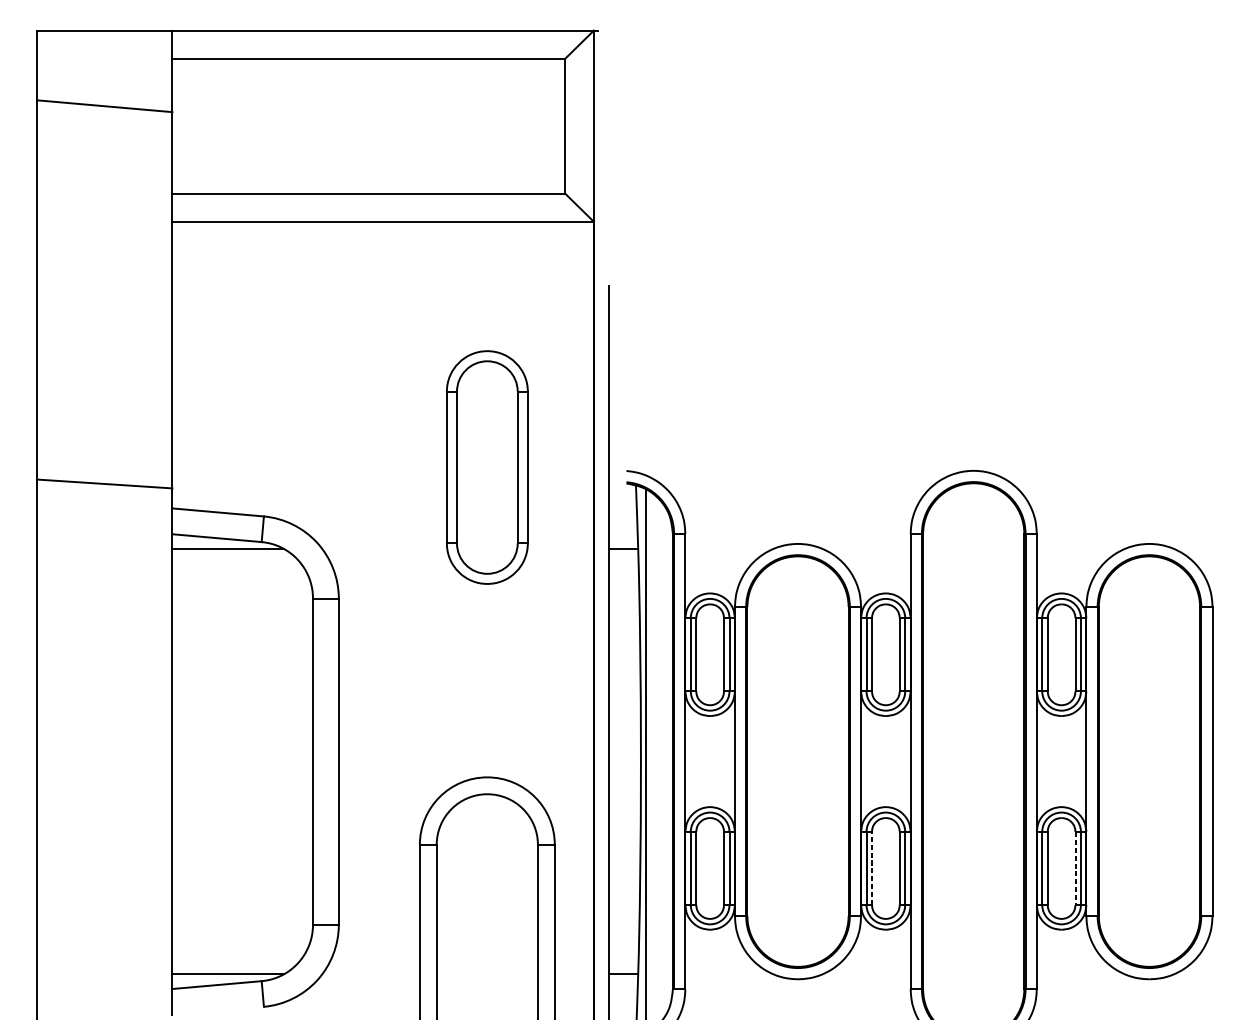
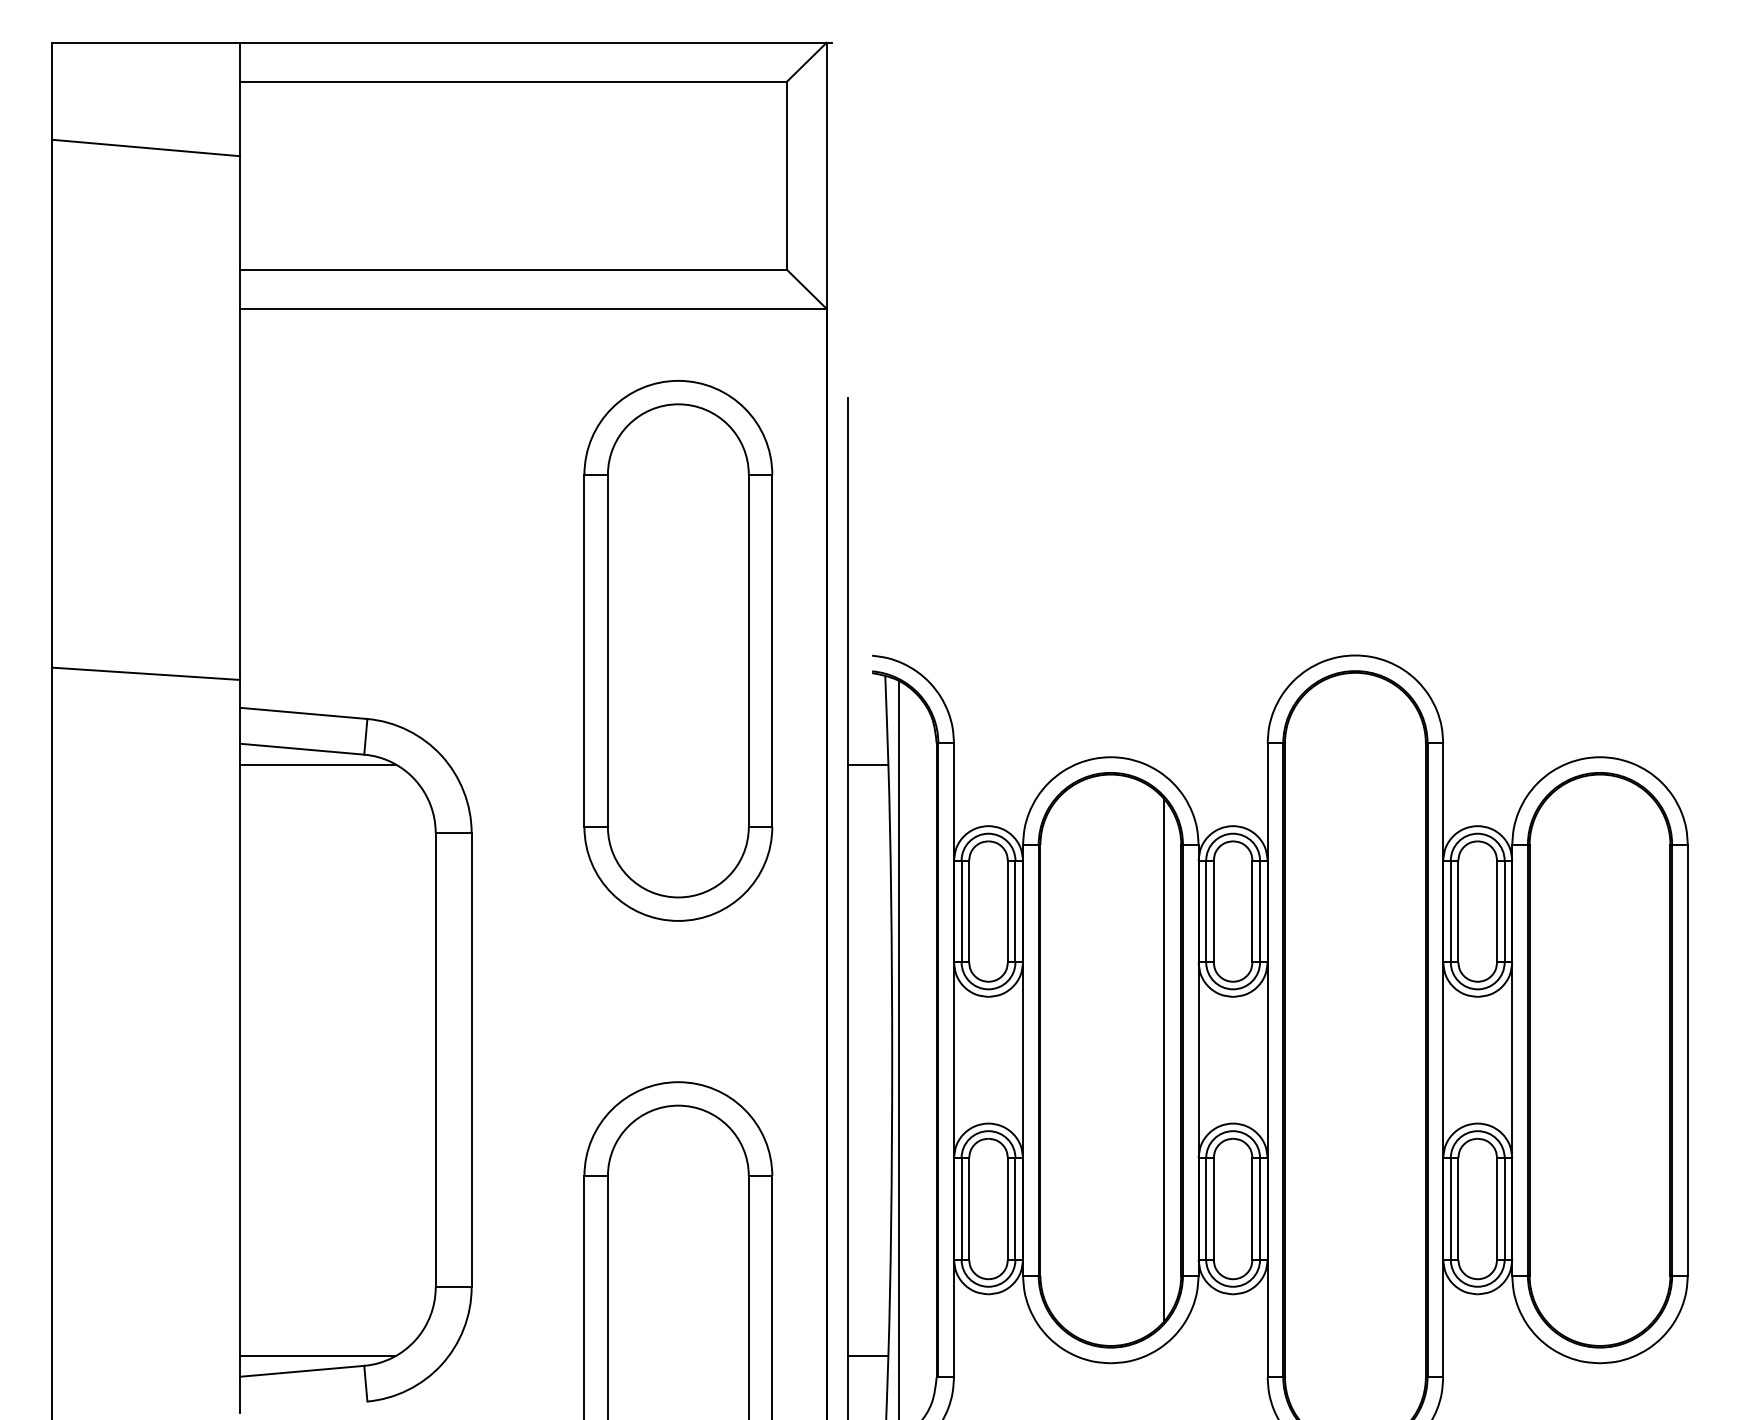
part: (487, 467) -> (678, 650), size x1.67
line: (835, 761) -> (1163, 1060), added
line: (871, 868) -> (1213, 1208), dashed -> solid
line: (1075, 868) -> (1497, 1208), dashed -> solid

